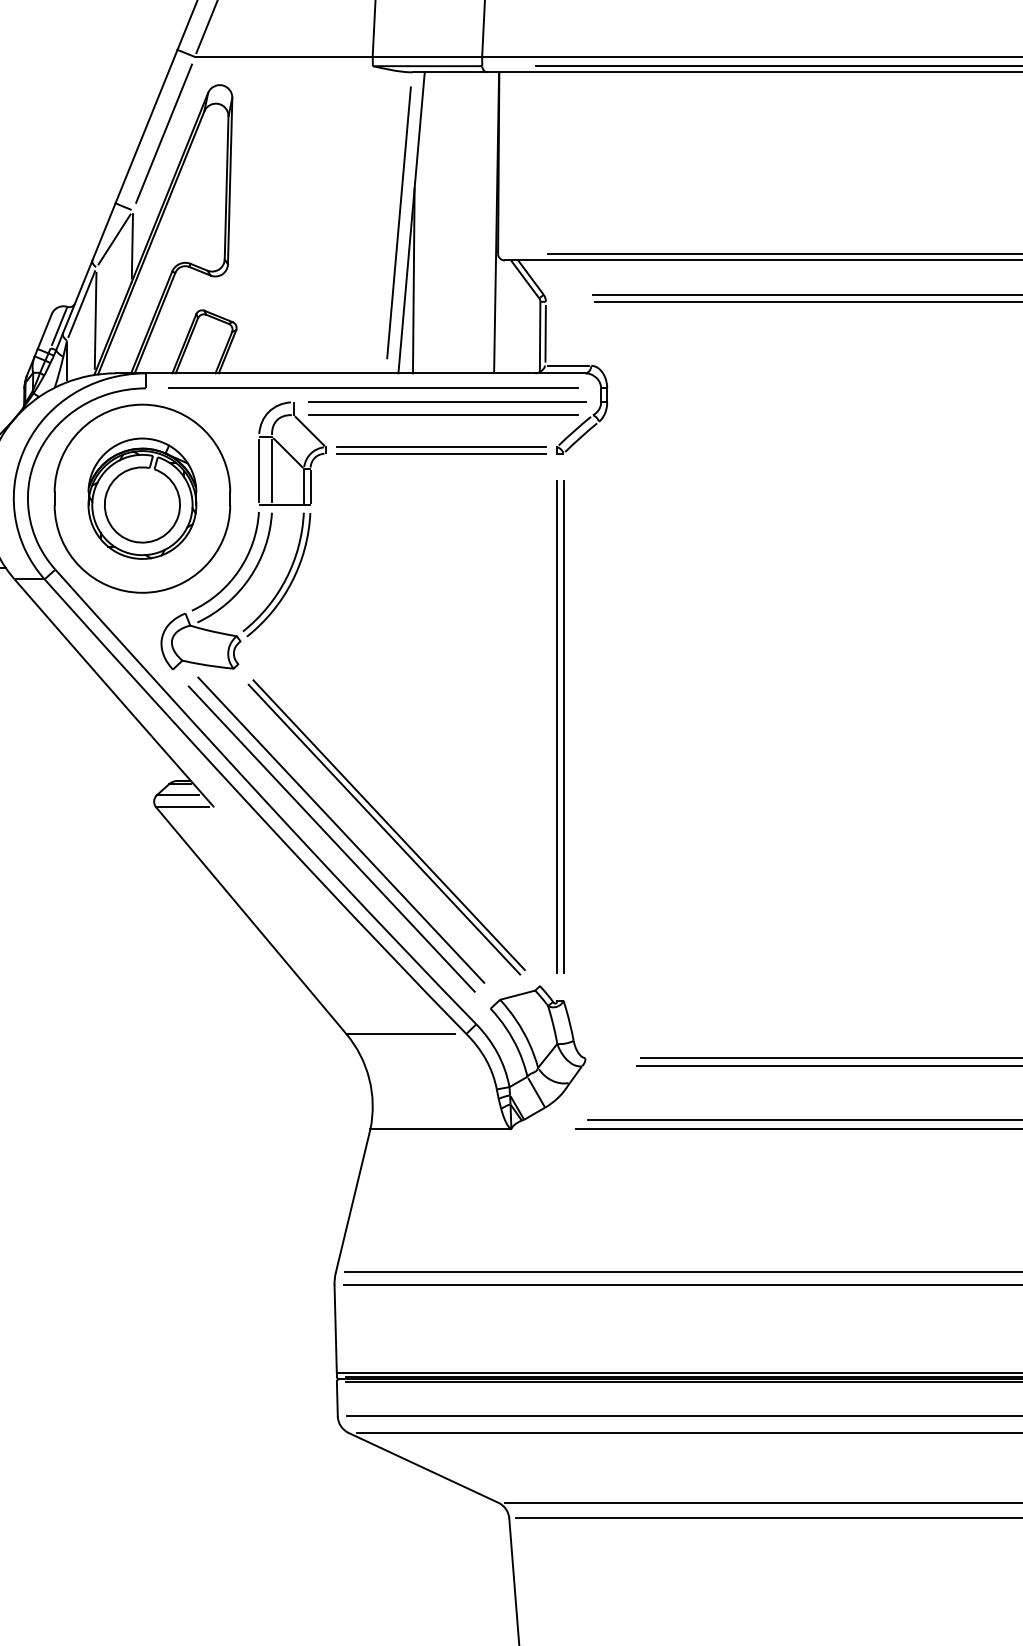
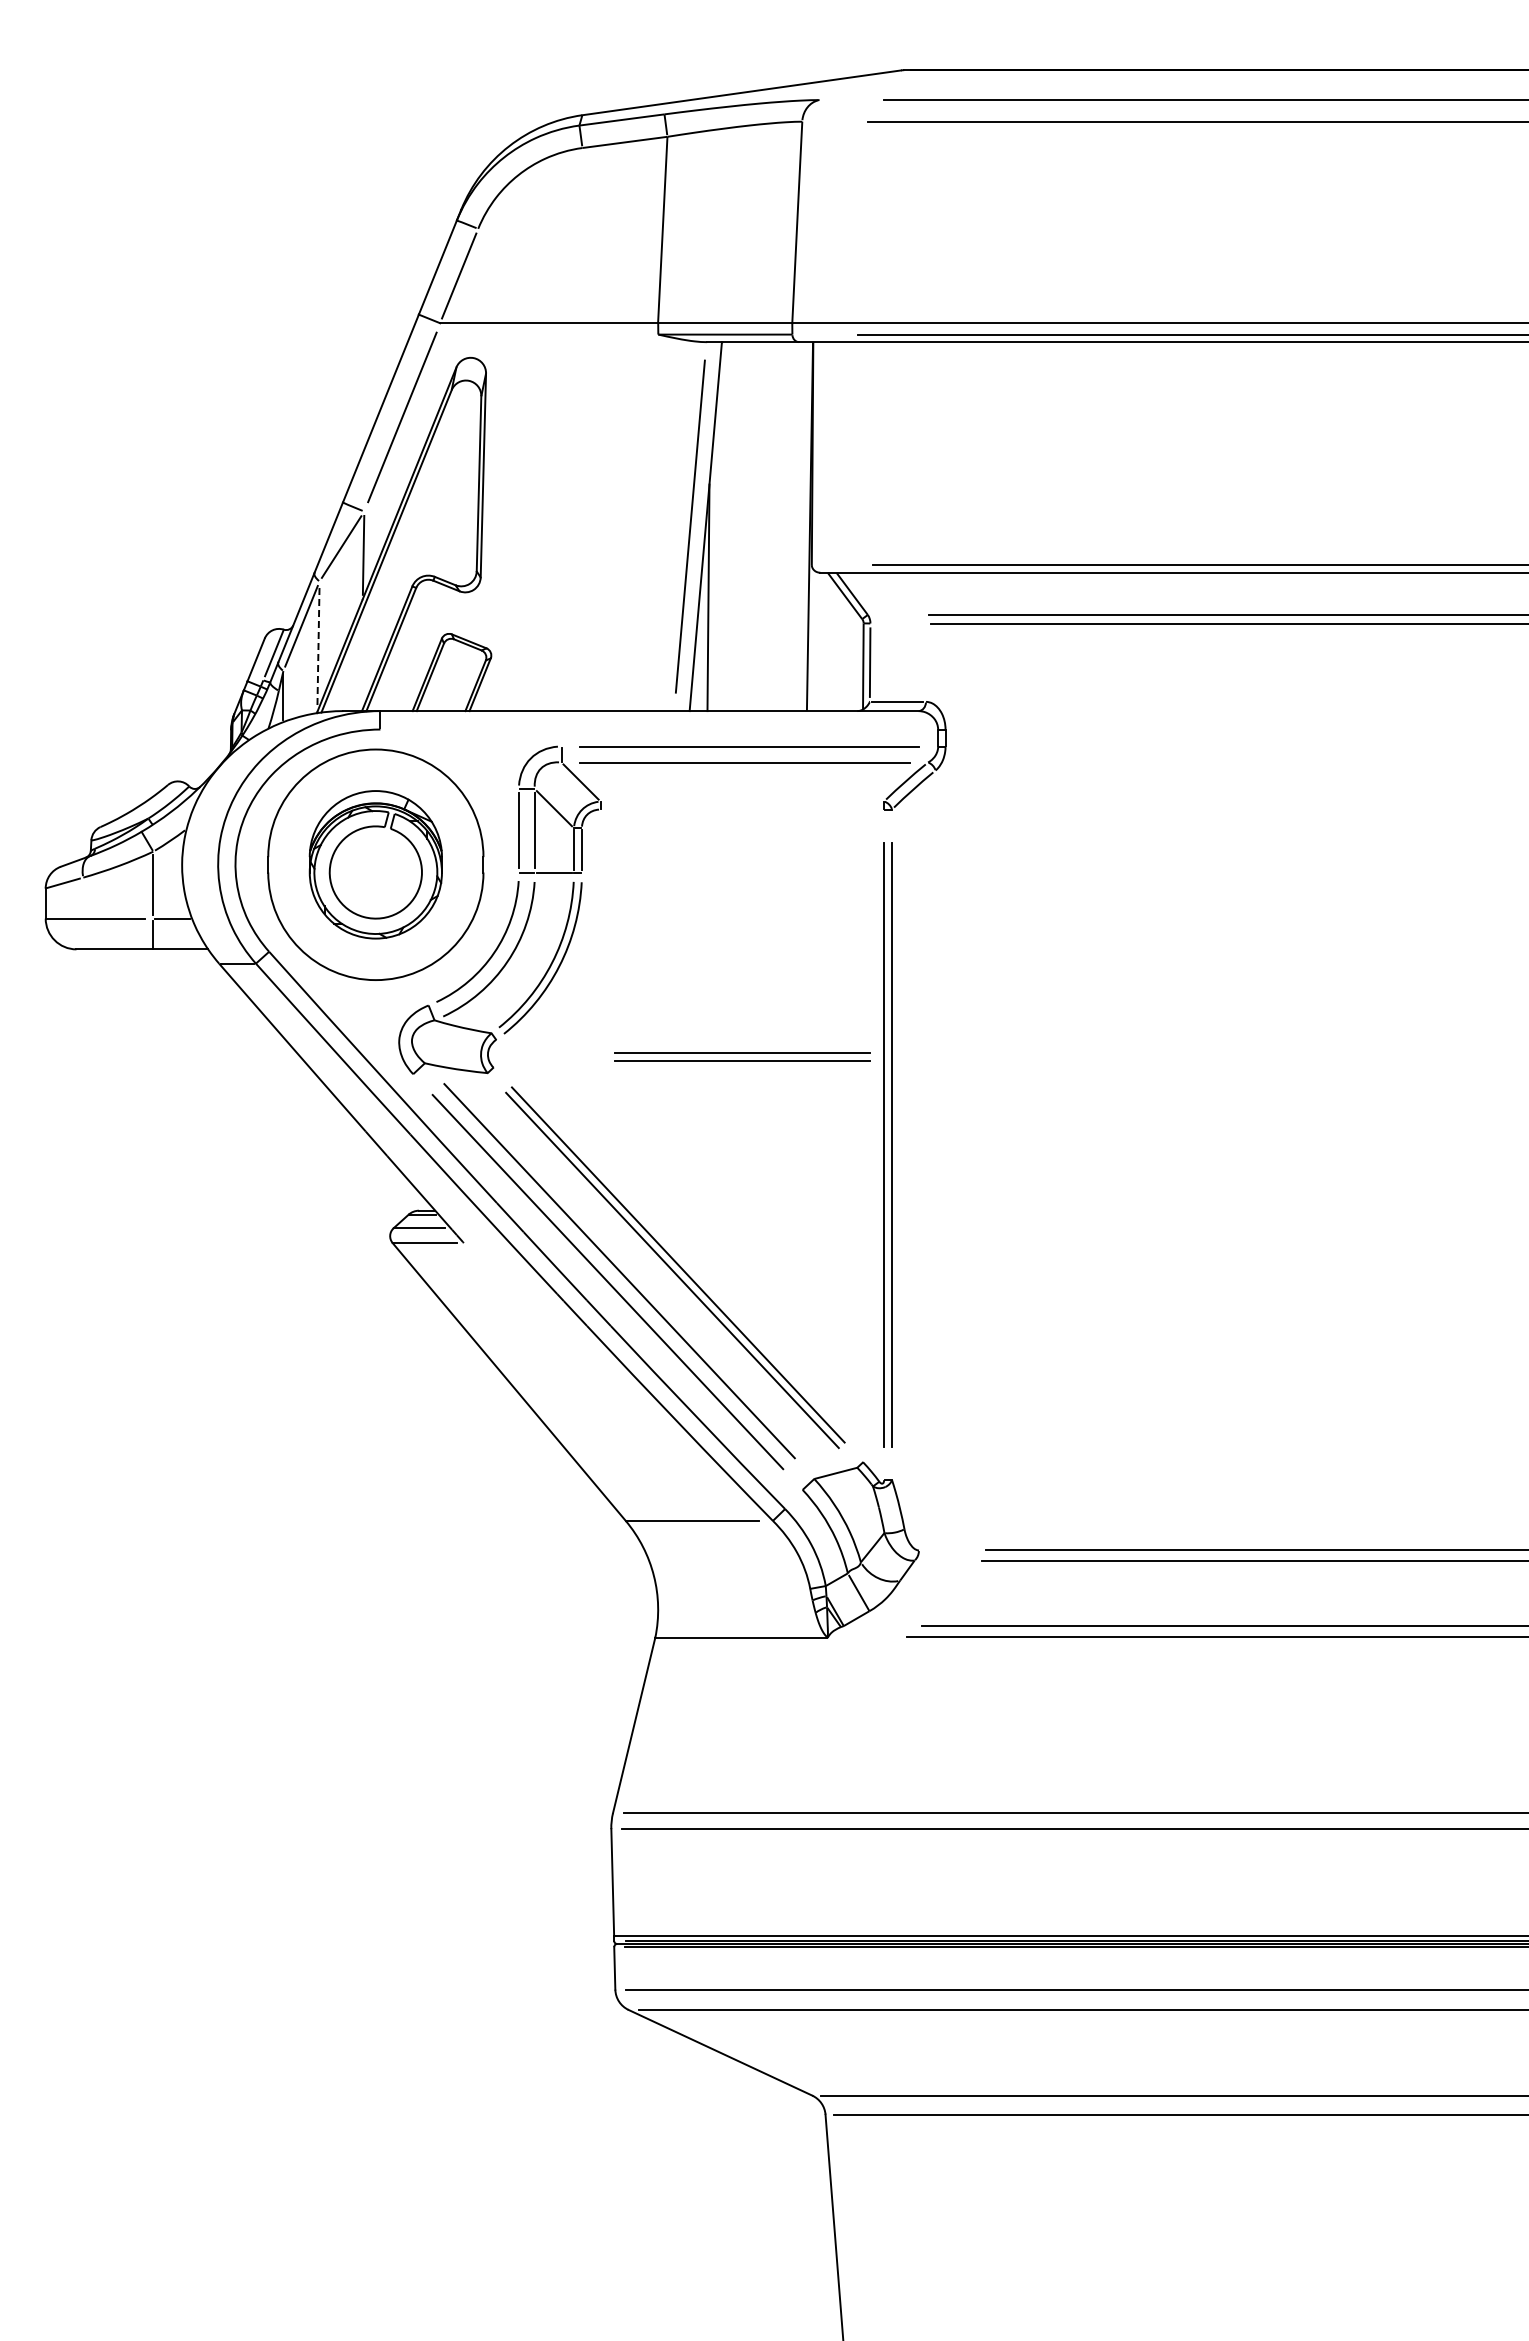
line: (95, 320) -> (318, 646), solid -> dashed
line: (373, 388) -> (659, 729), removed
part: (441, 450) -> (742, 1056), moved

